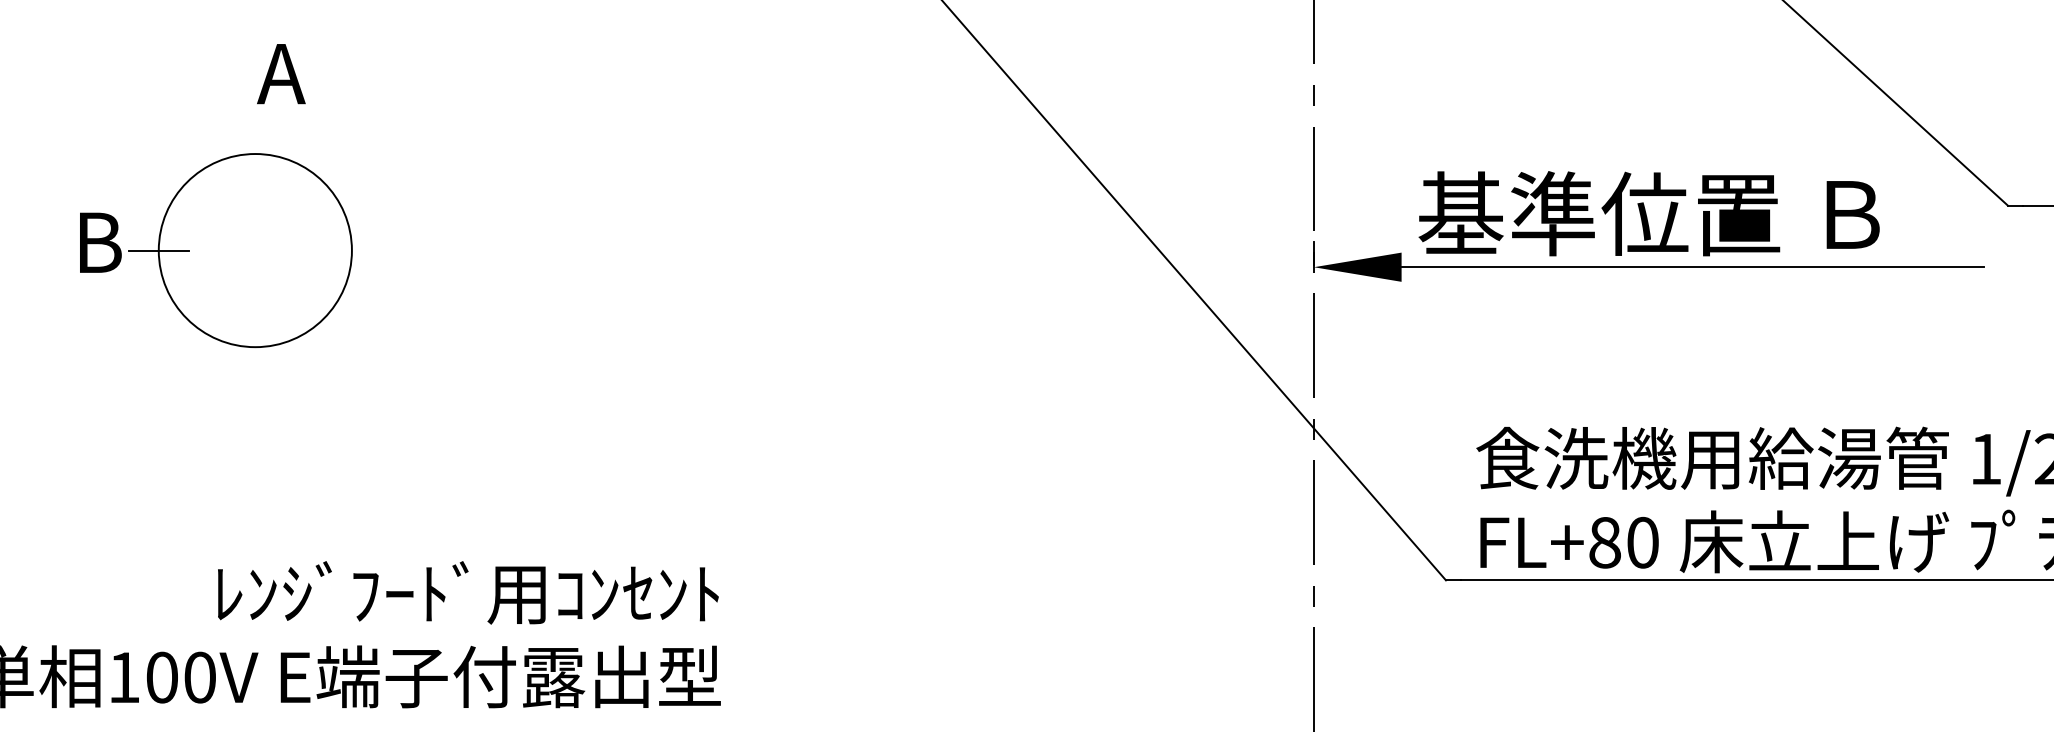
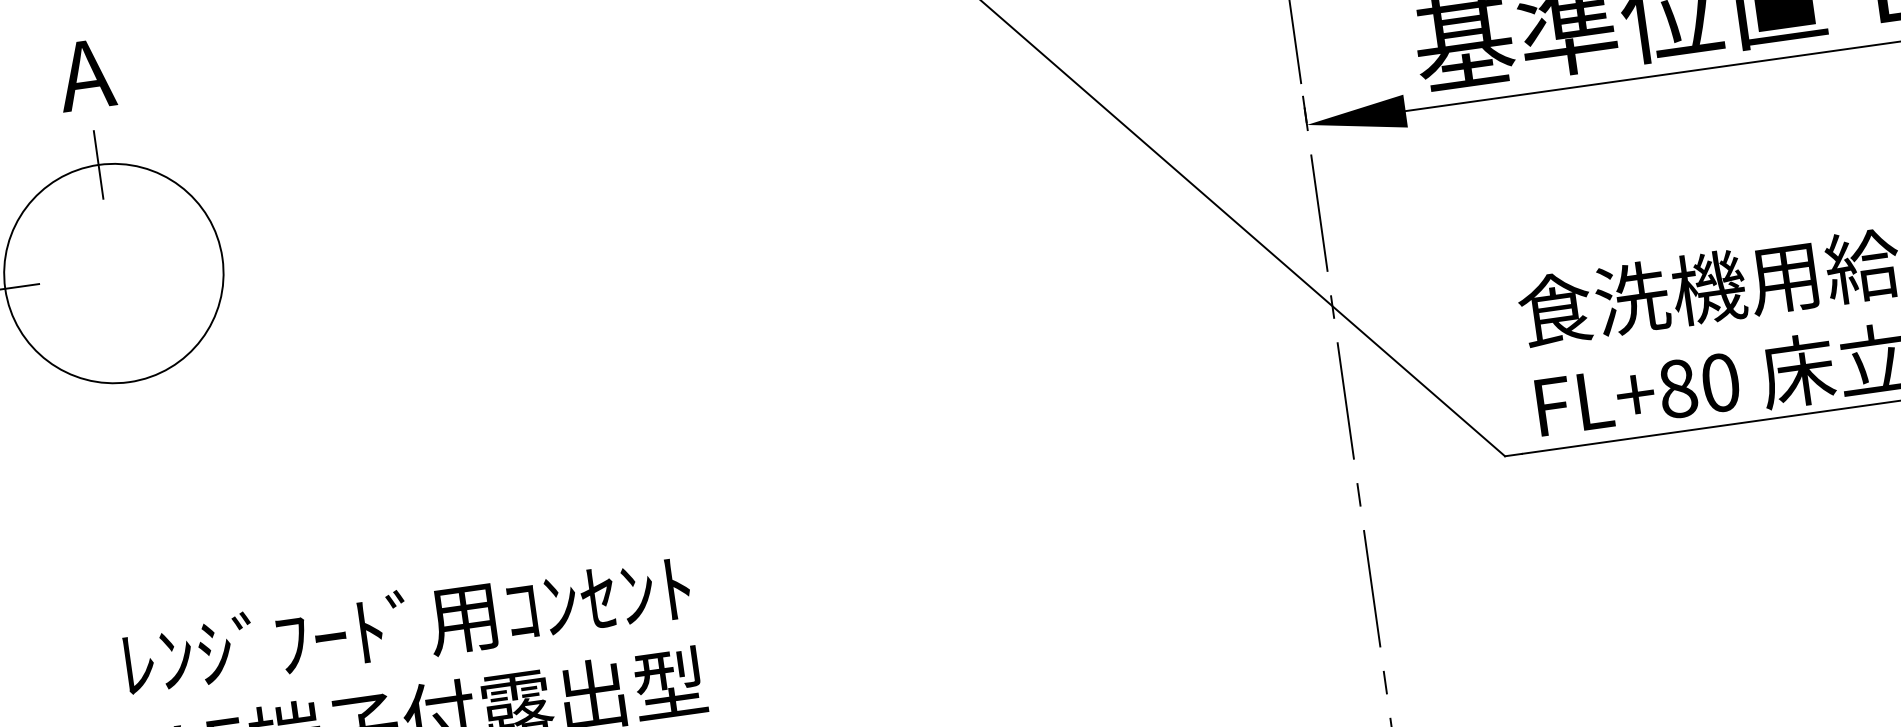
text: (281, 74) -> (86, 75), moved
line: (255, 153) -> (98, 164), added

